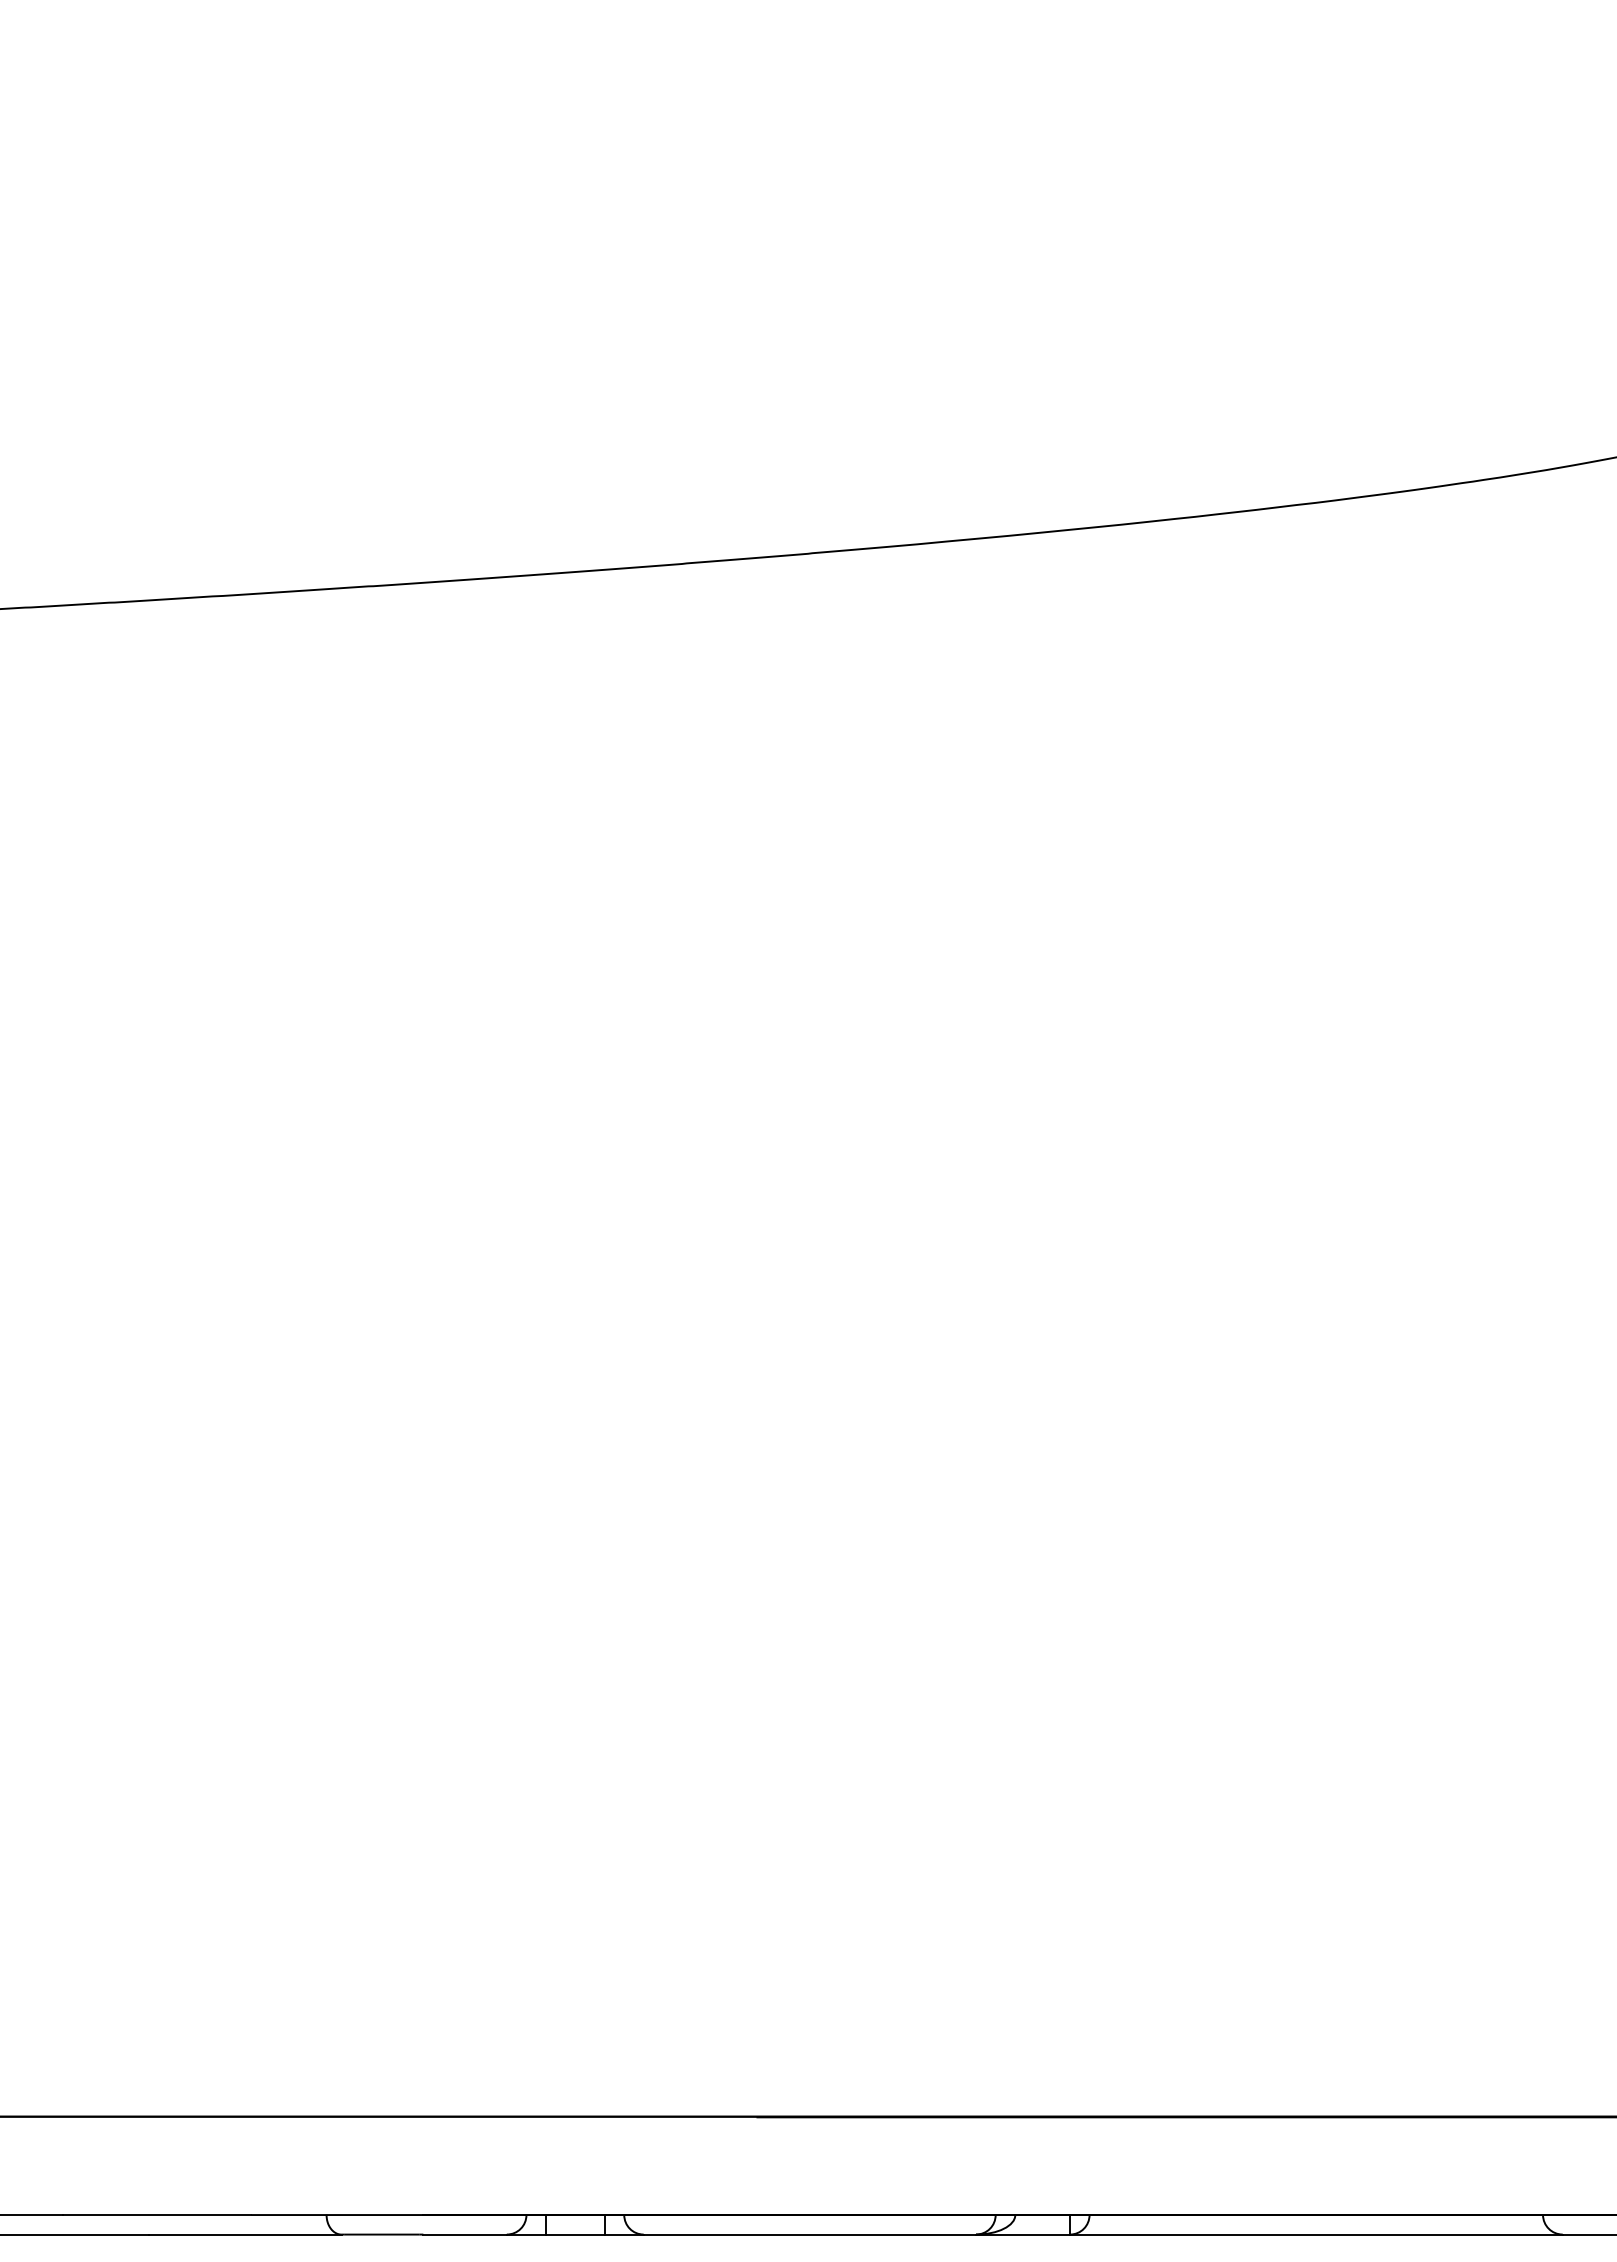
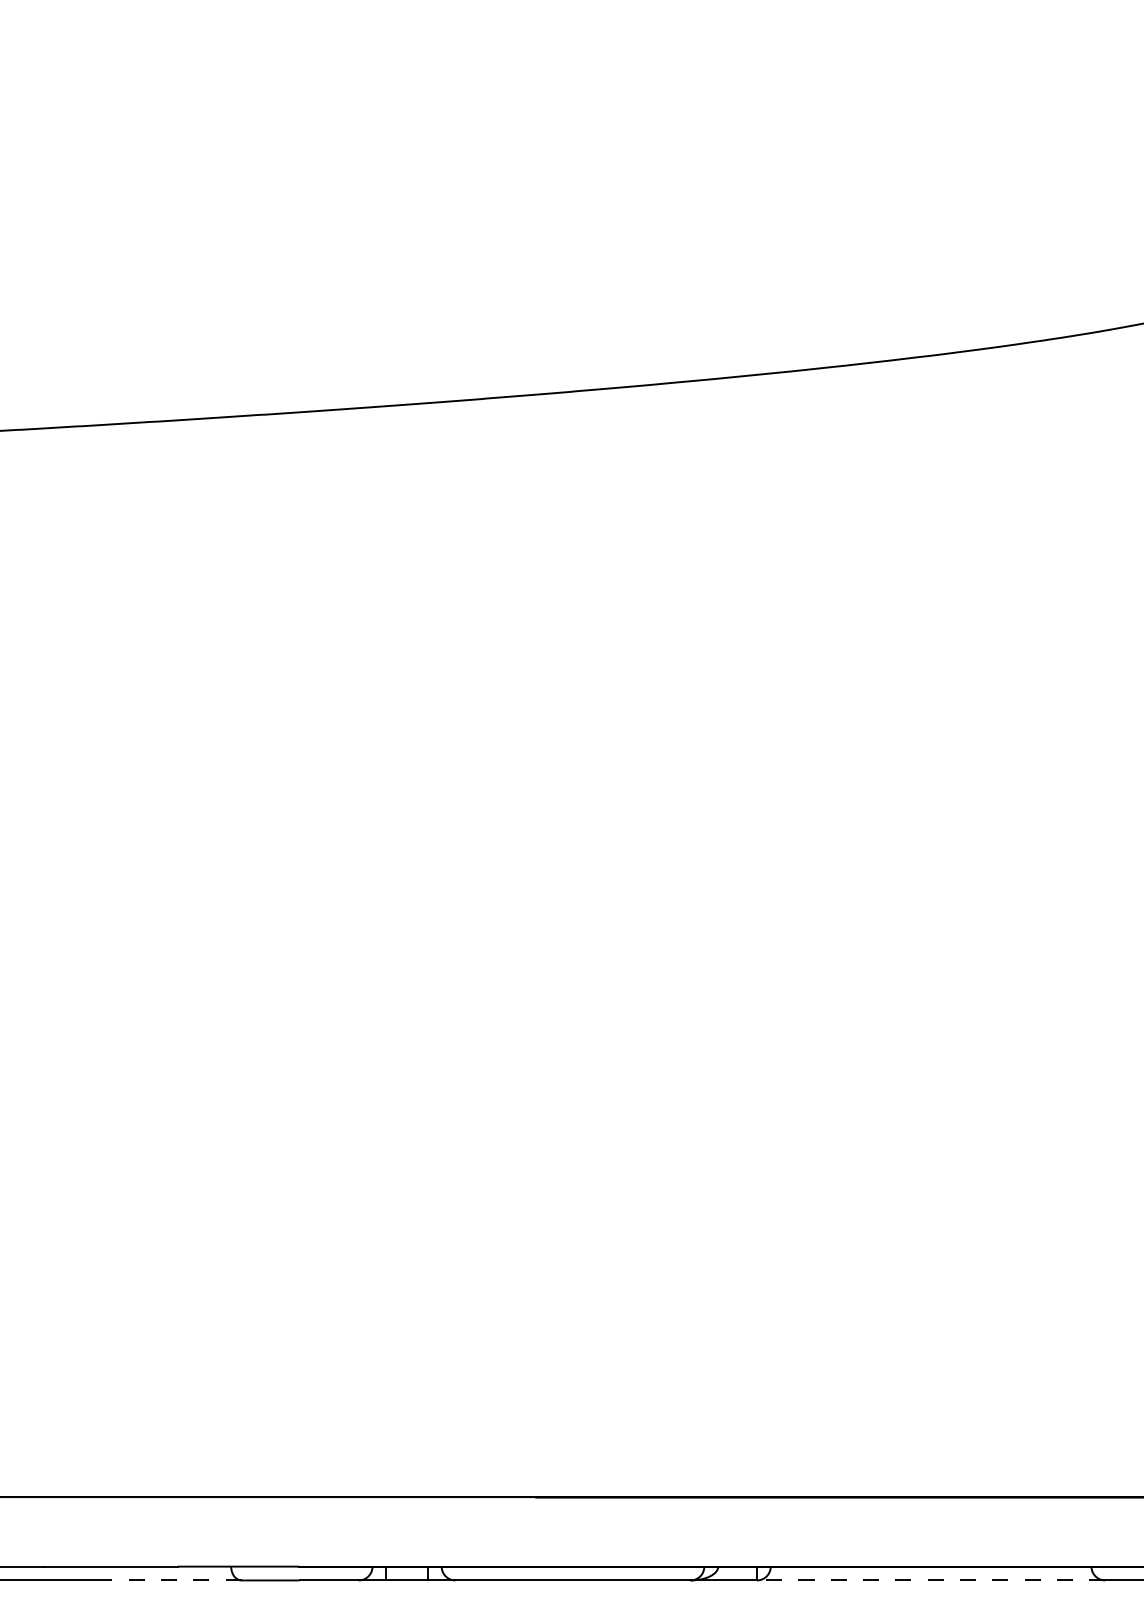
line: (244, 2234) -> (173, 1580), solid -> dashed
line: (1315, 2234) -> (930, 1580), solid -> dashed

